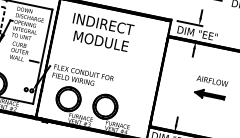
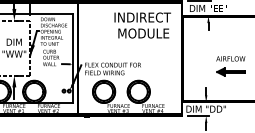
text: (101, 32) -> (142, 25), moved
part: (210, 89) -> (230, 66), moved

